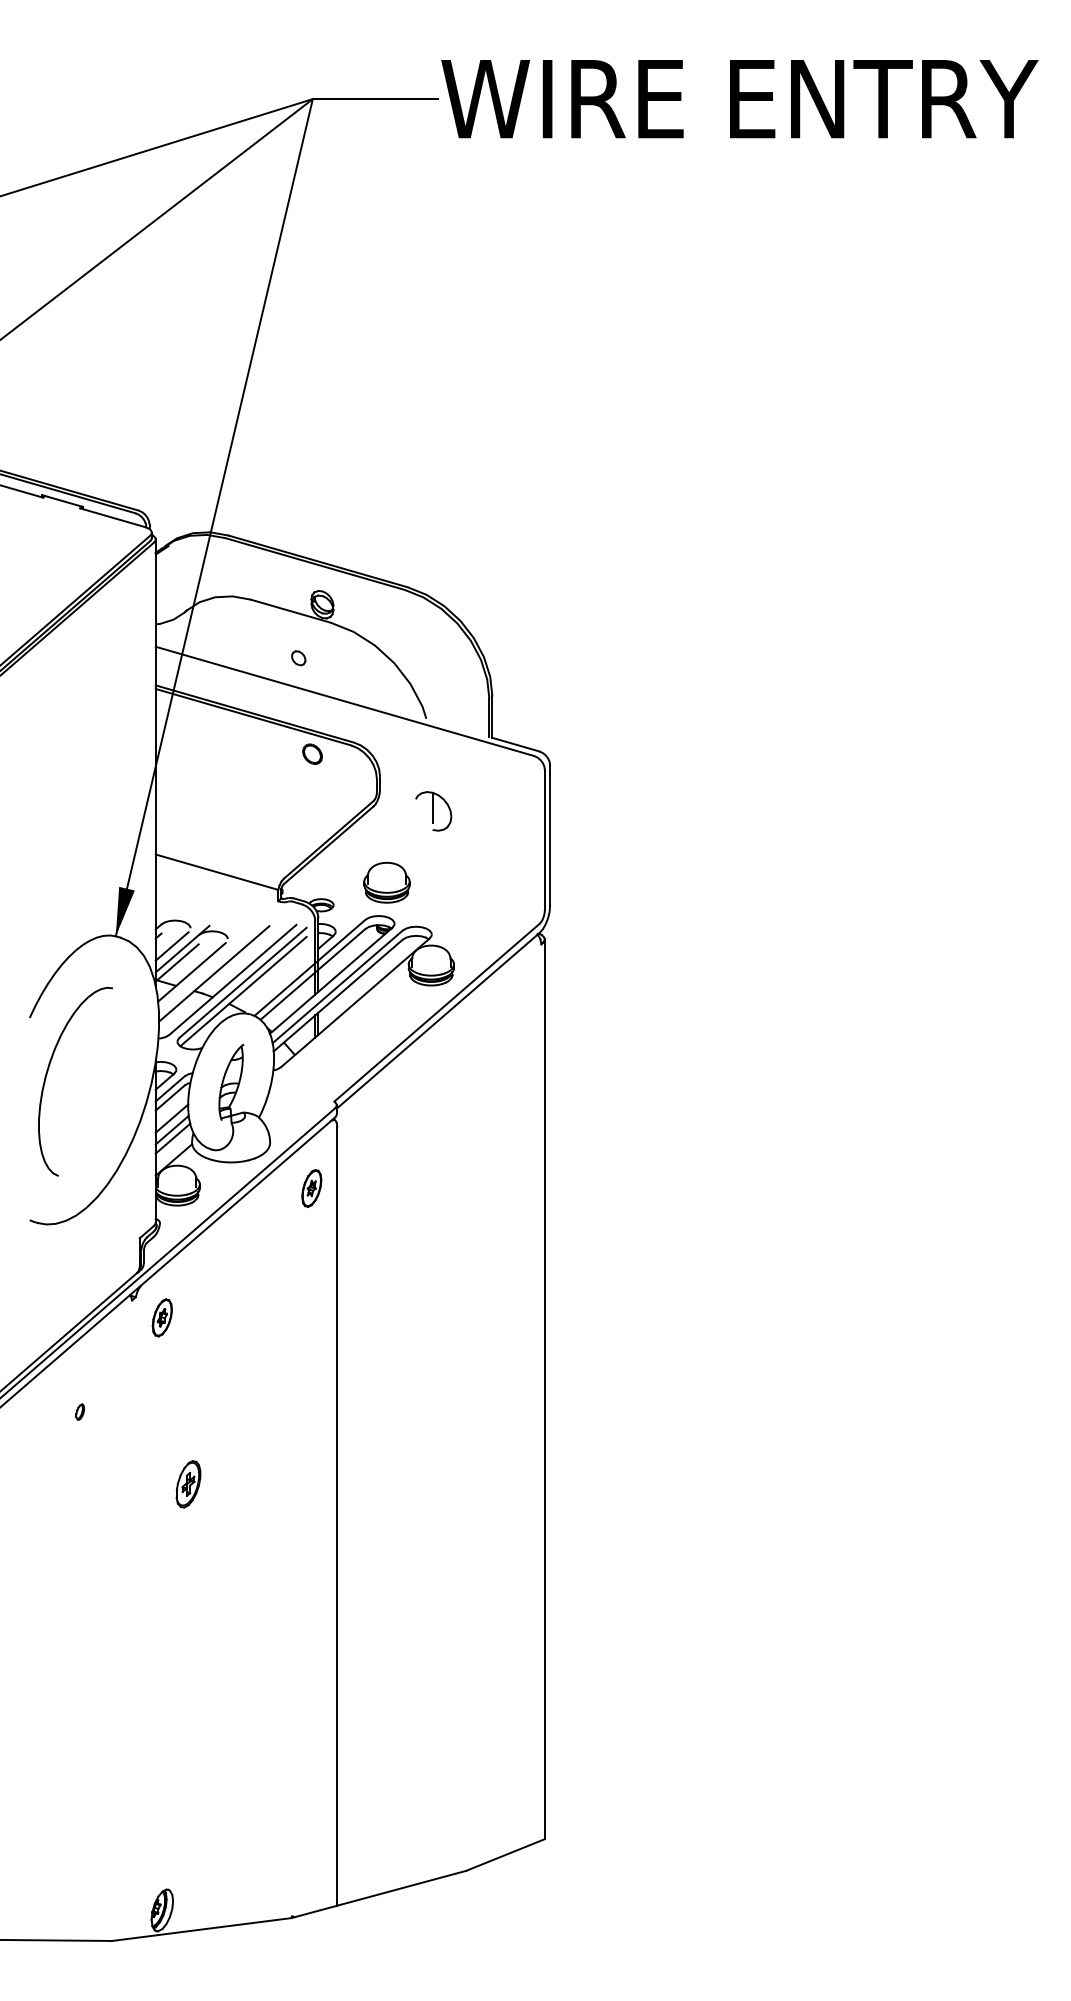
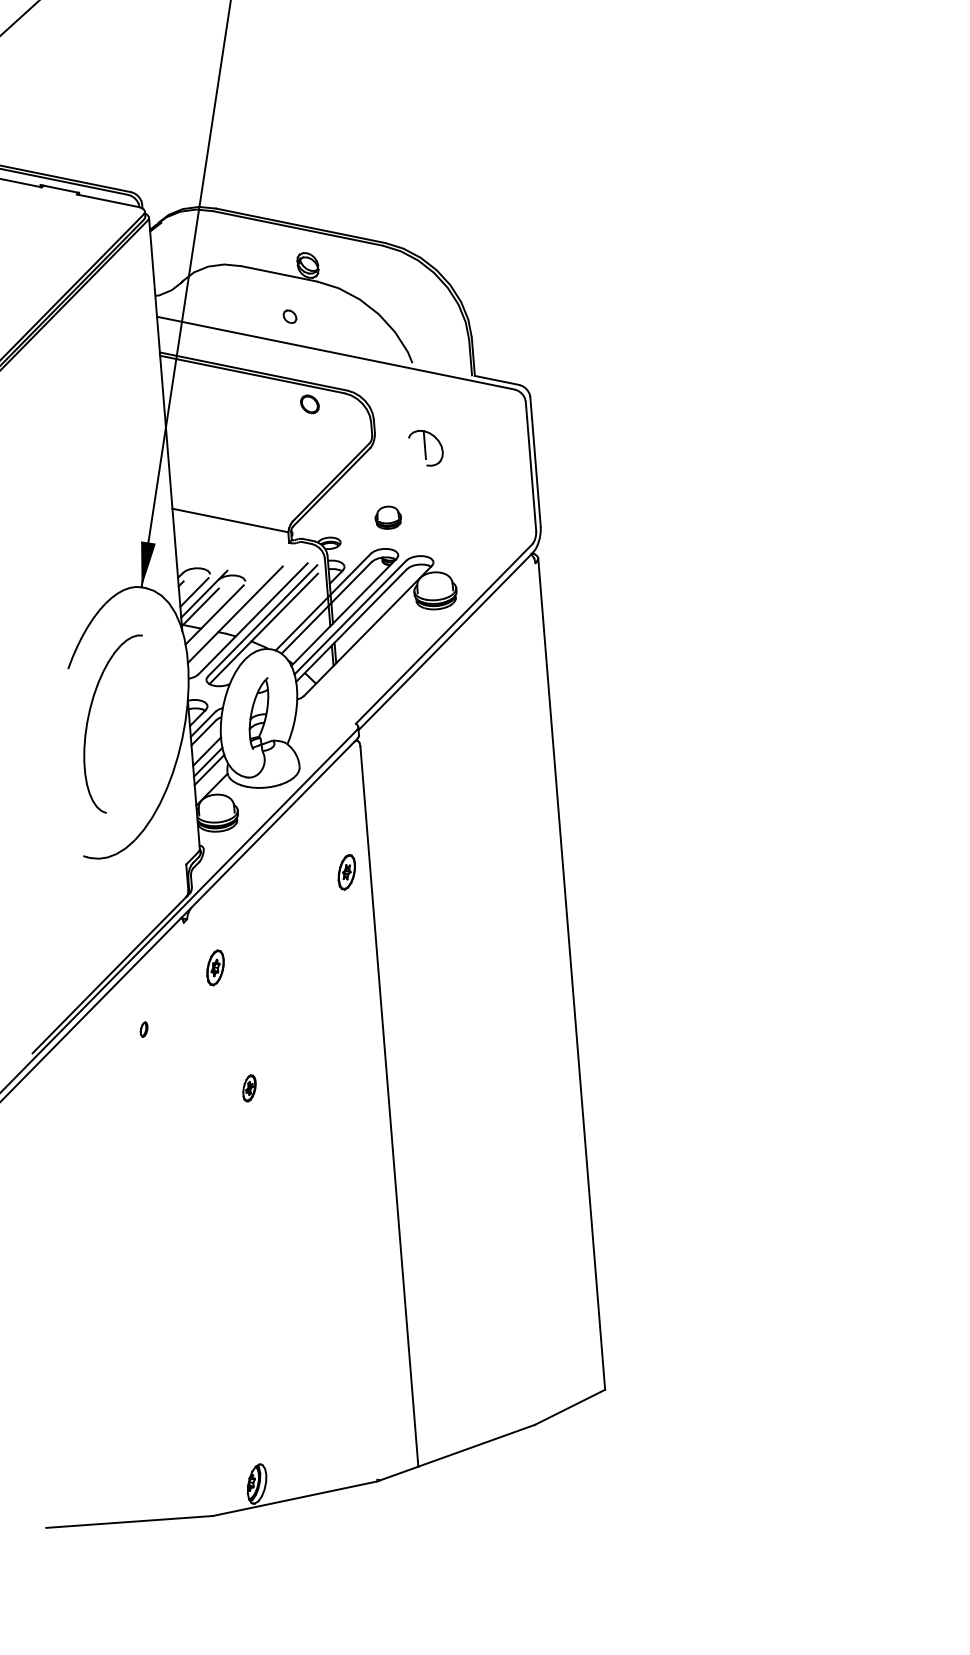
part: (386, 882) -> (387, 517), size x0.6
part: (311, 1188) -> (346, 872), moved
part: (161, 1317) -> (214, 967), moved
part: (188, 1484) -> (249, 1088), size x0.6

